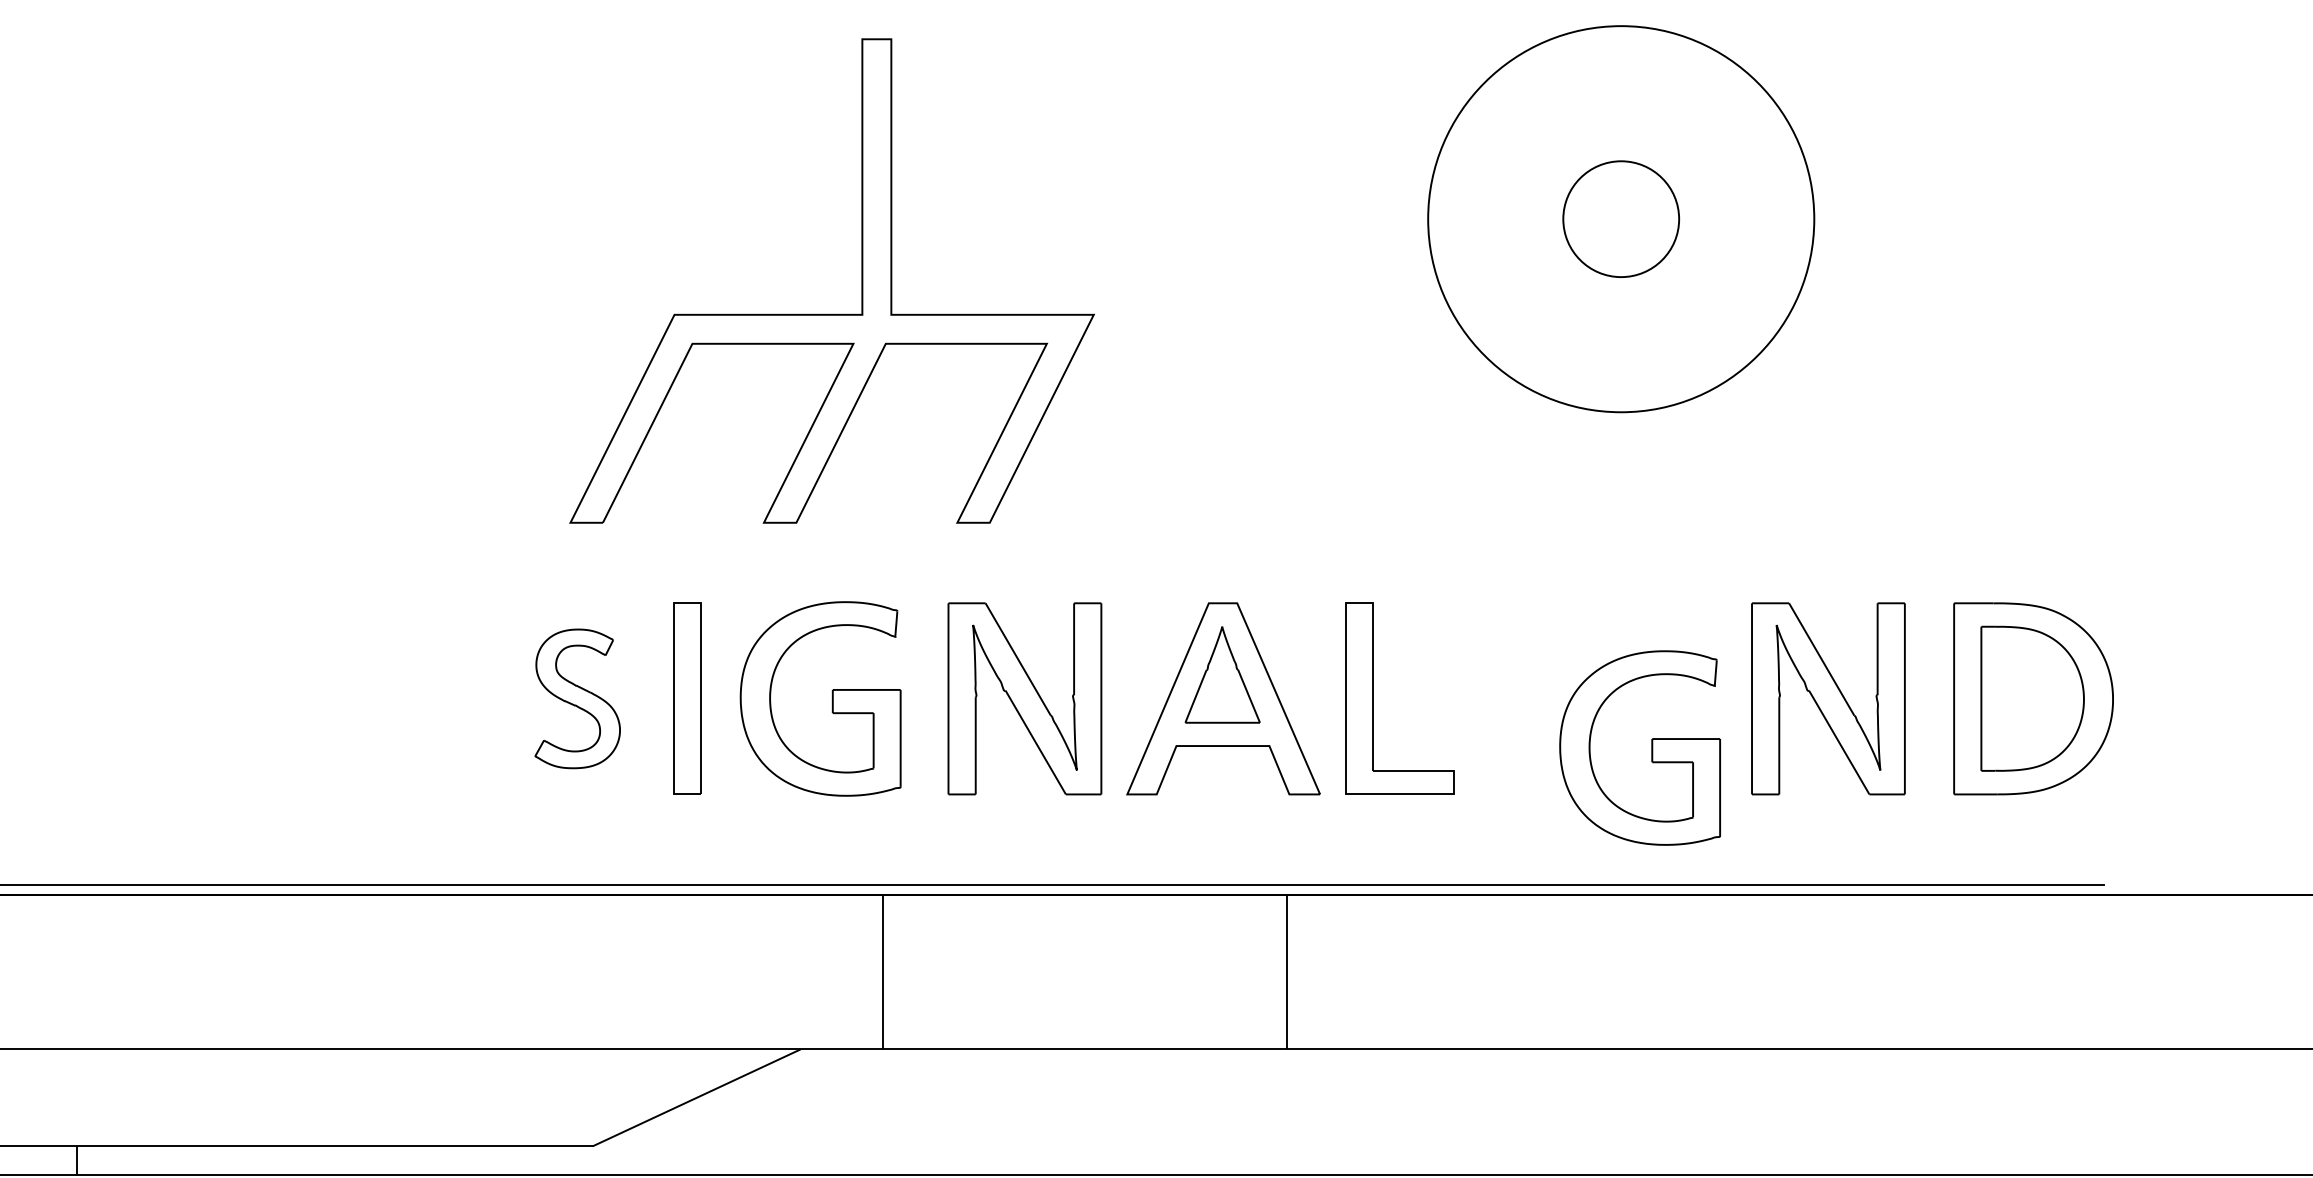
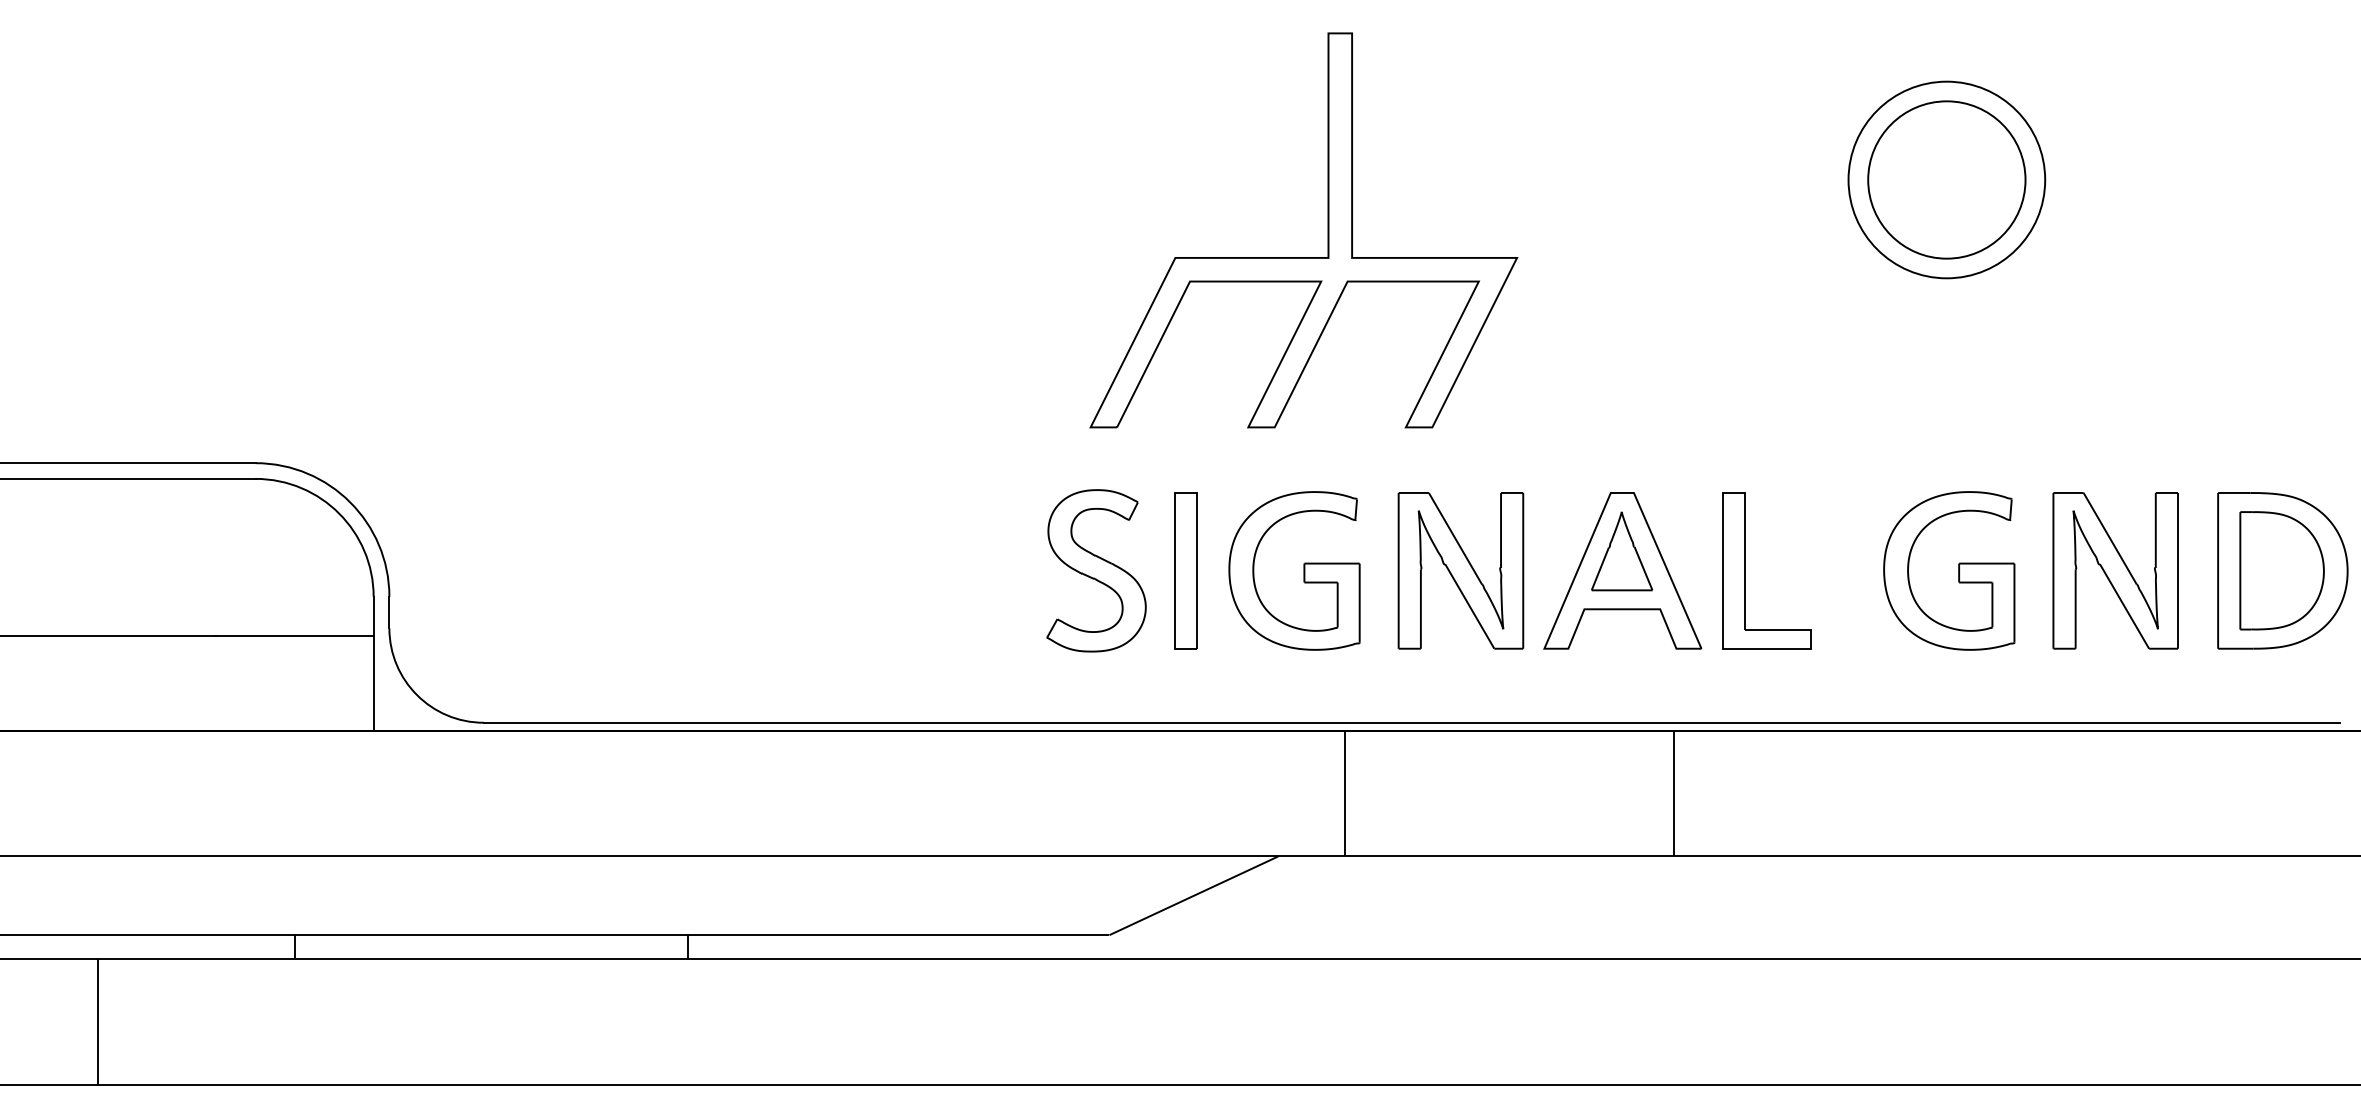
circle: (1620, 218) -> (1946, 179), size x0.62
circle: (1620, 218) -> (1946, 179), size x1.67
part: (577, 698) -> (1096, 570), size x1.43
part: (1651, 747) -> (1958, 570), moved

